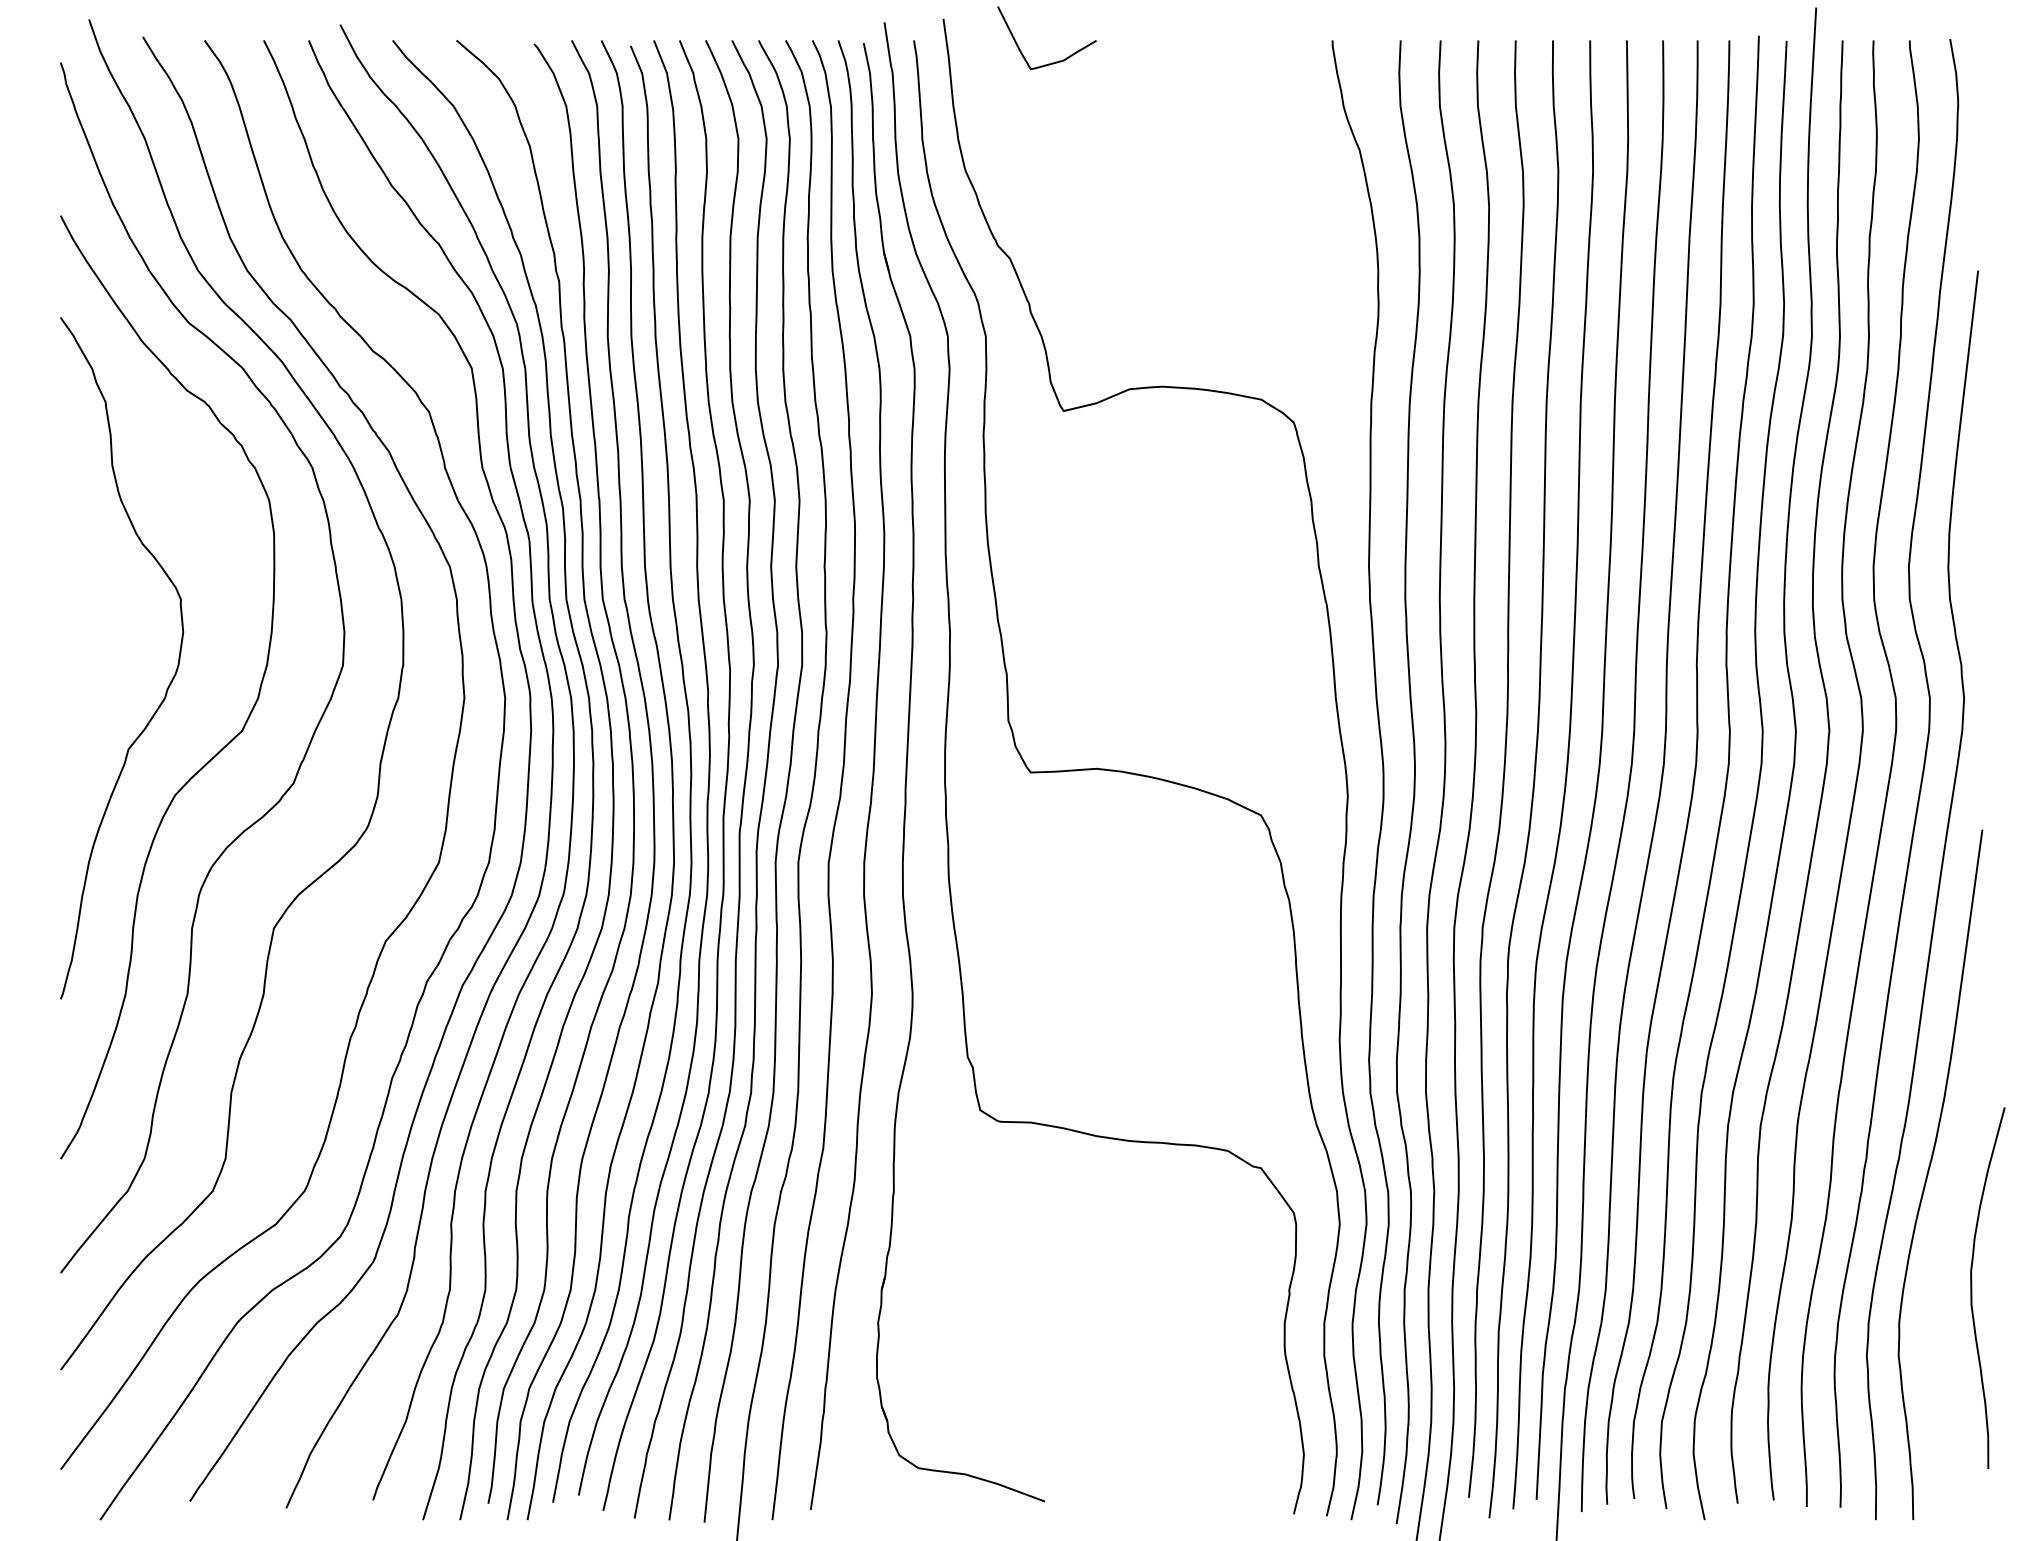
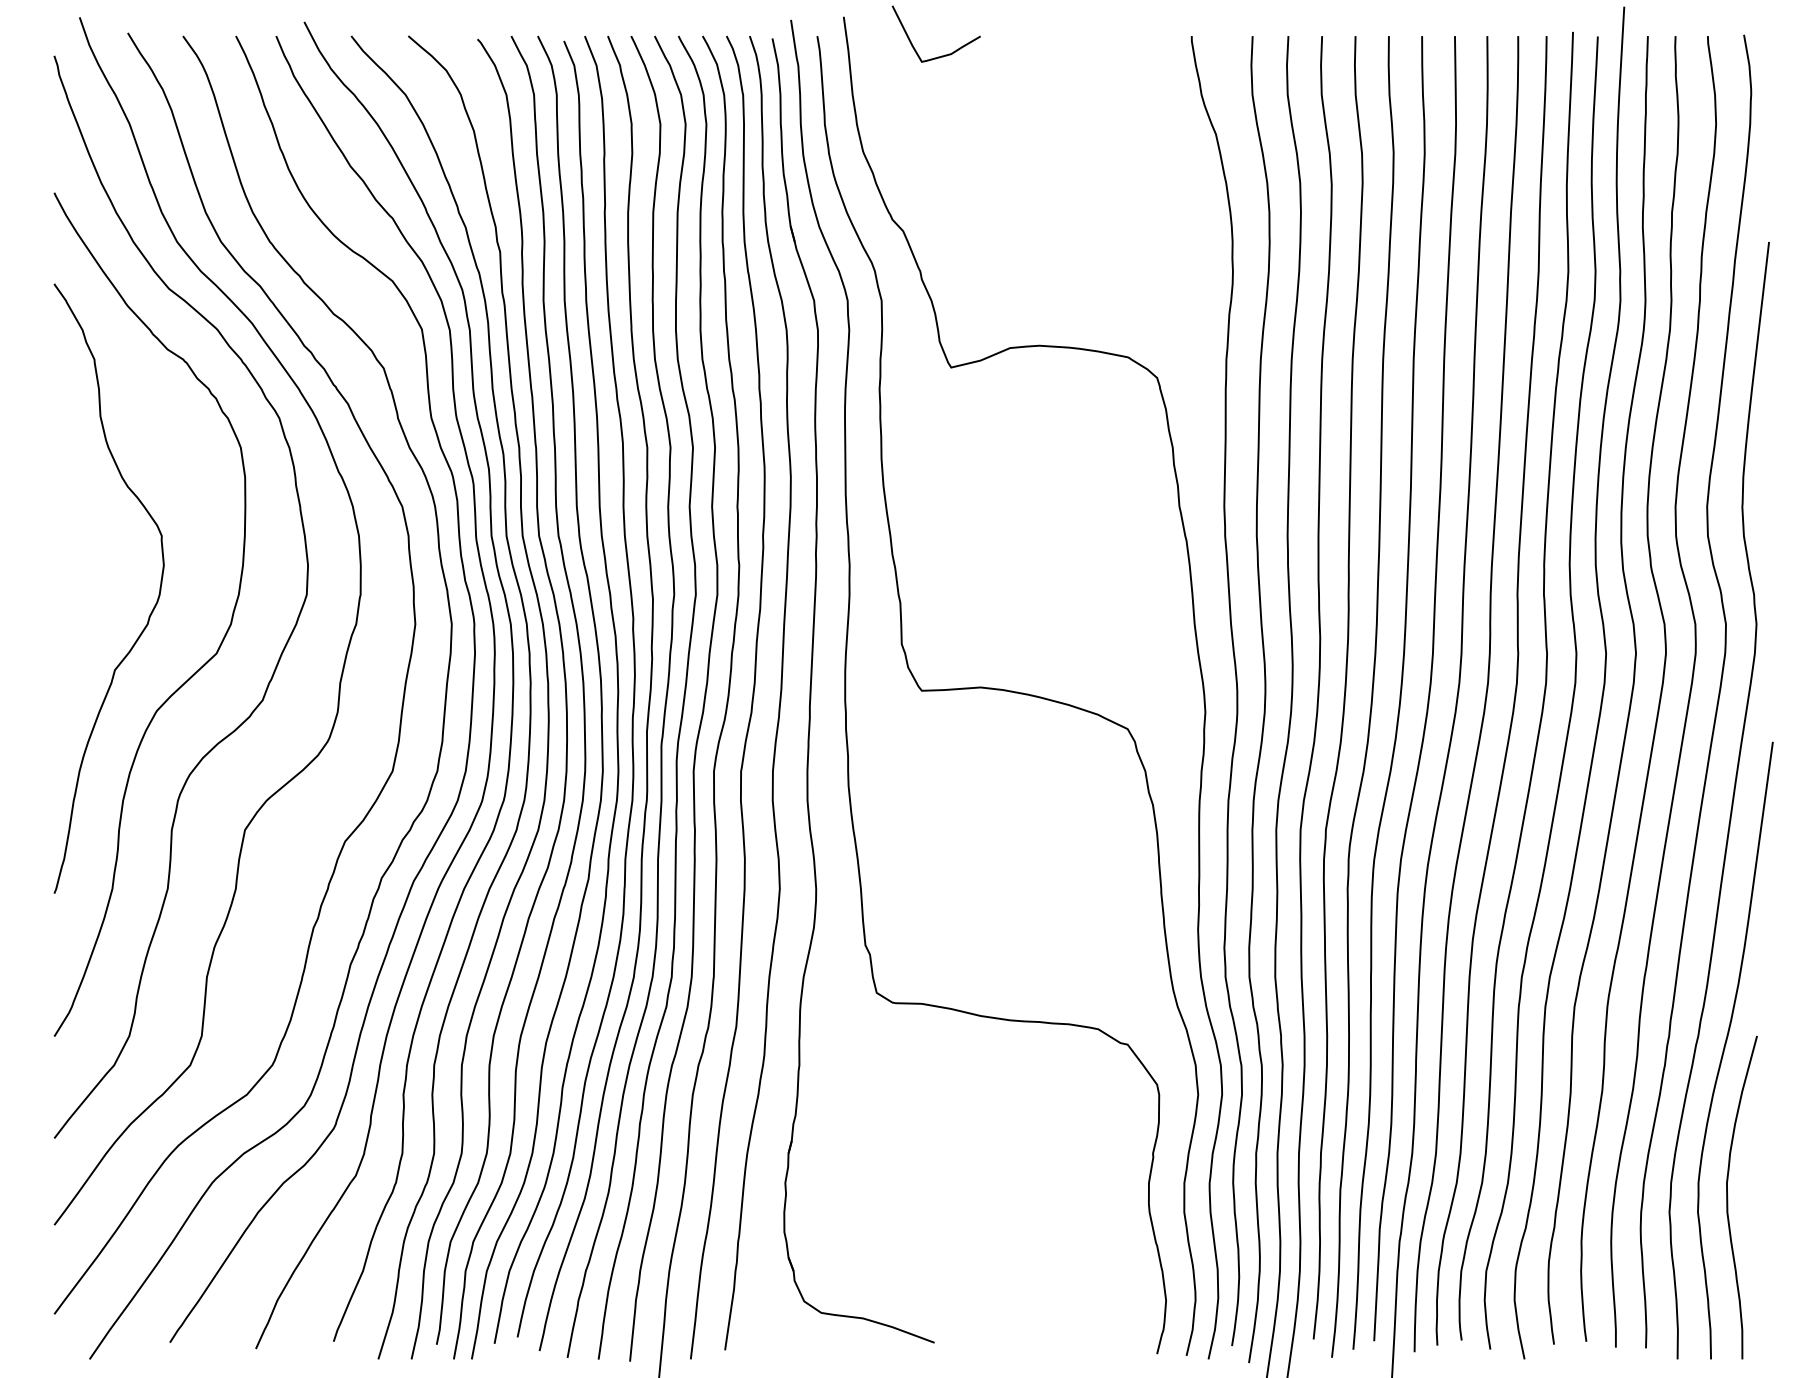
curve: (1972, 1288) -> (1728, 1197), moved

